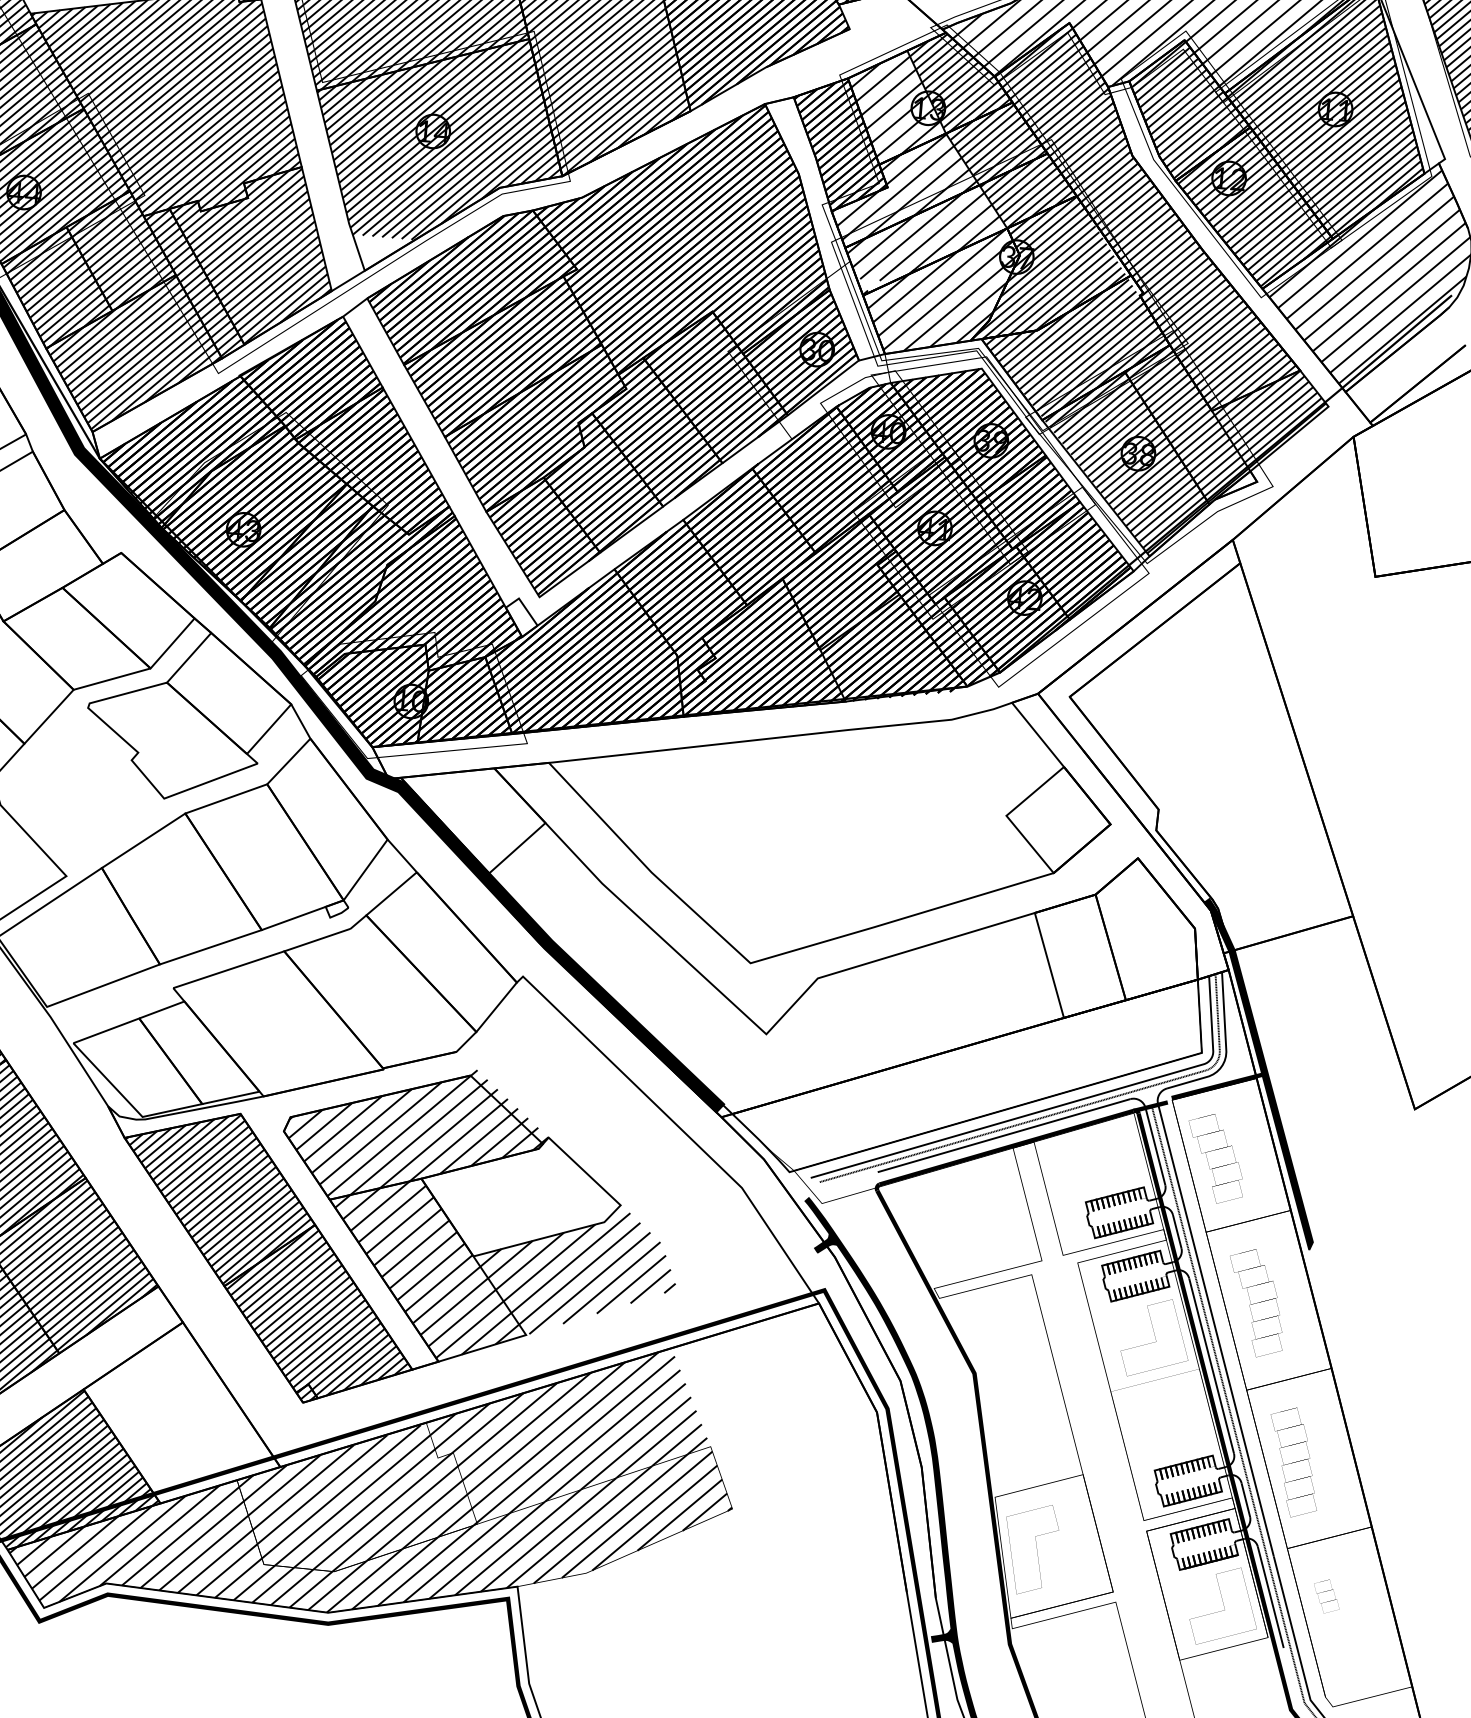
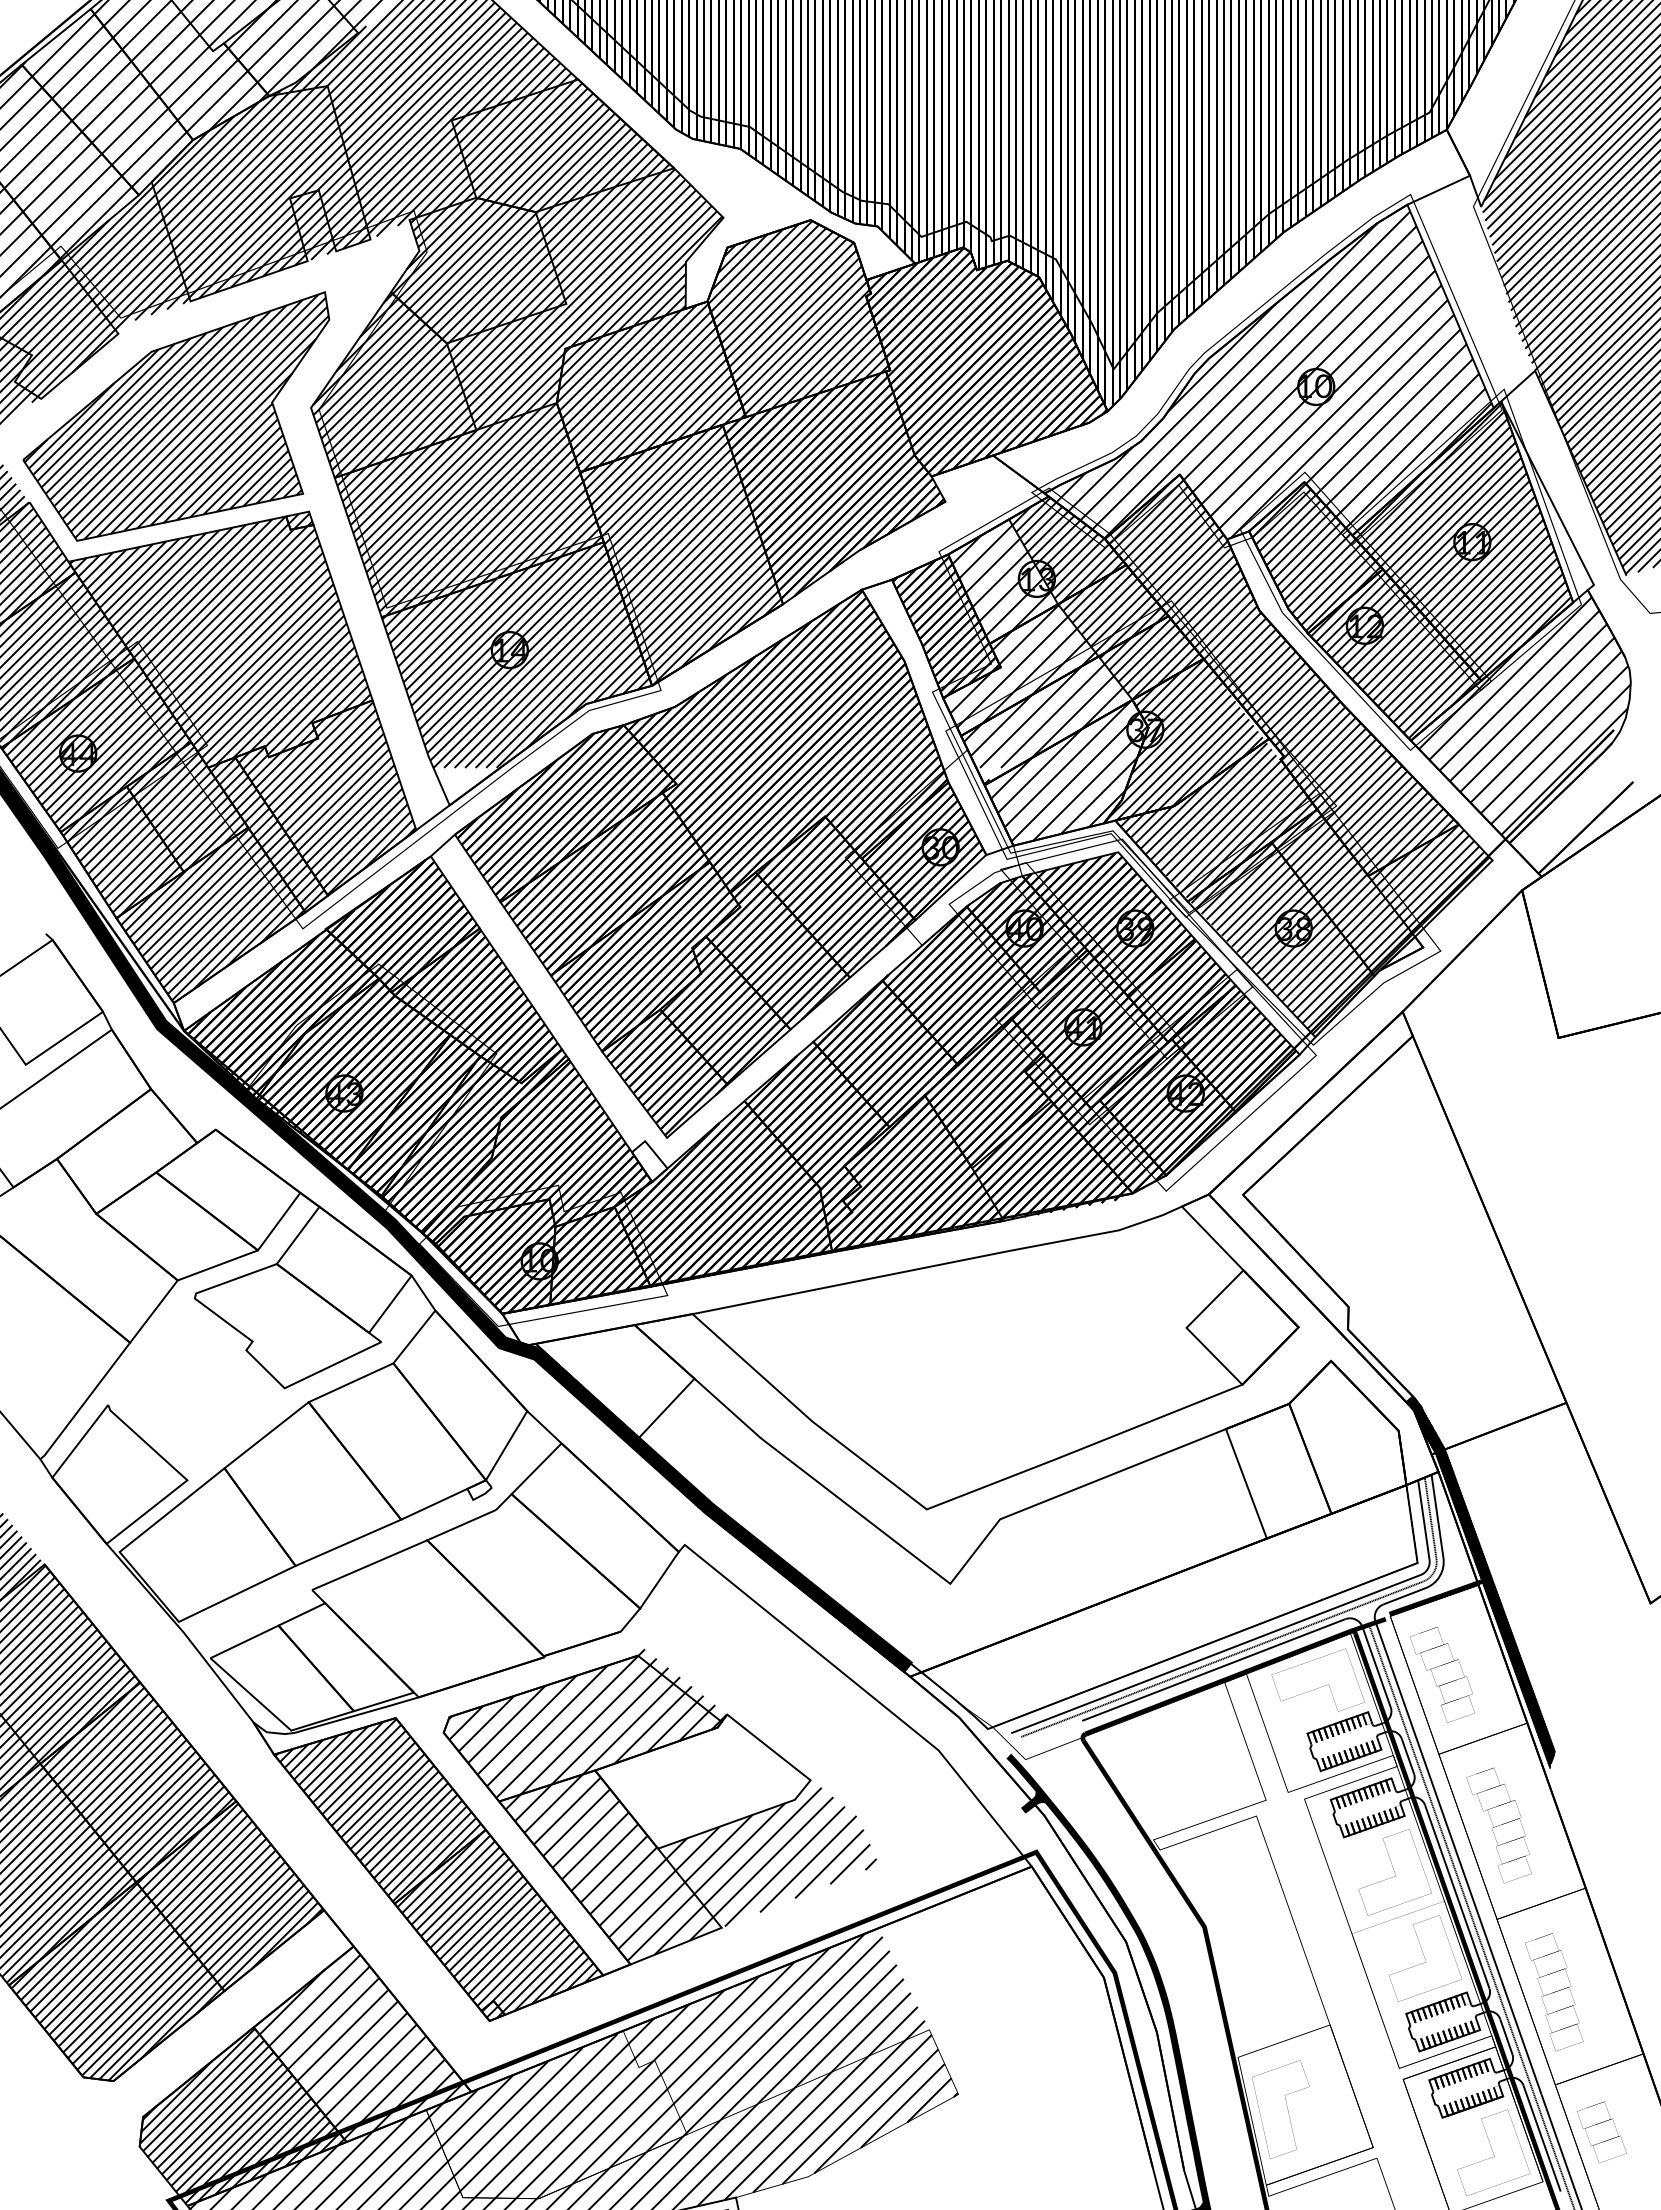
hatch: (1258, 1076) -> (1480, 1582), added
part: (1099, 1152) -> (1317, 1679), added
hatch: (182, 1415) -> (361, 2046), added
part: (1177, 1420) -> (1425, 1958), added
part: (1326, 1596) -> (1601, 2132), size x1.67

